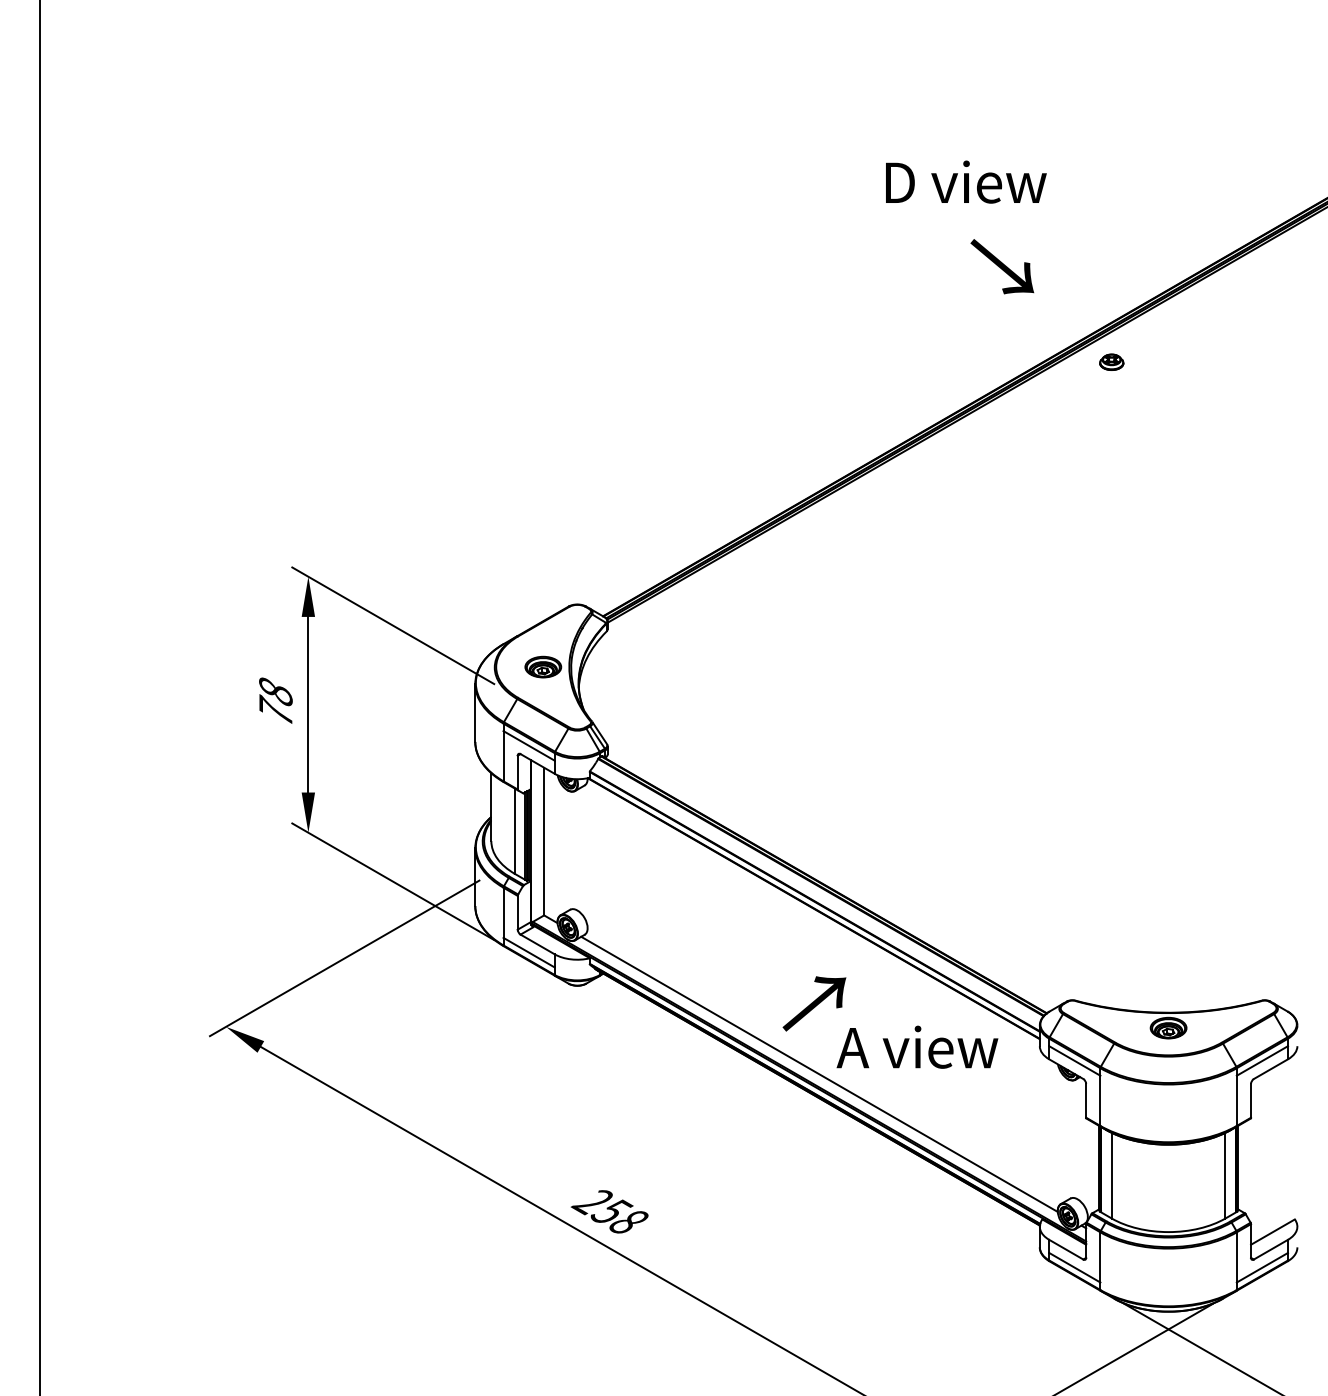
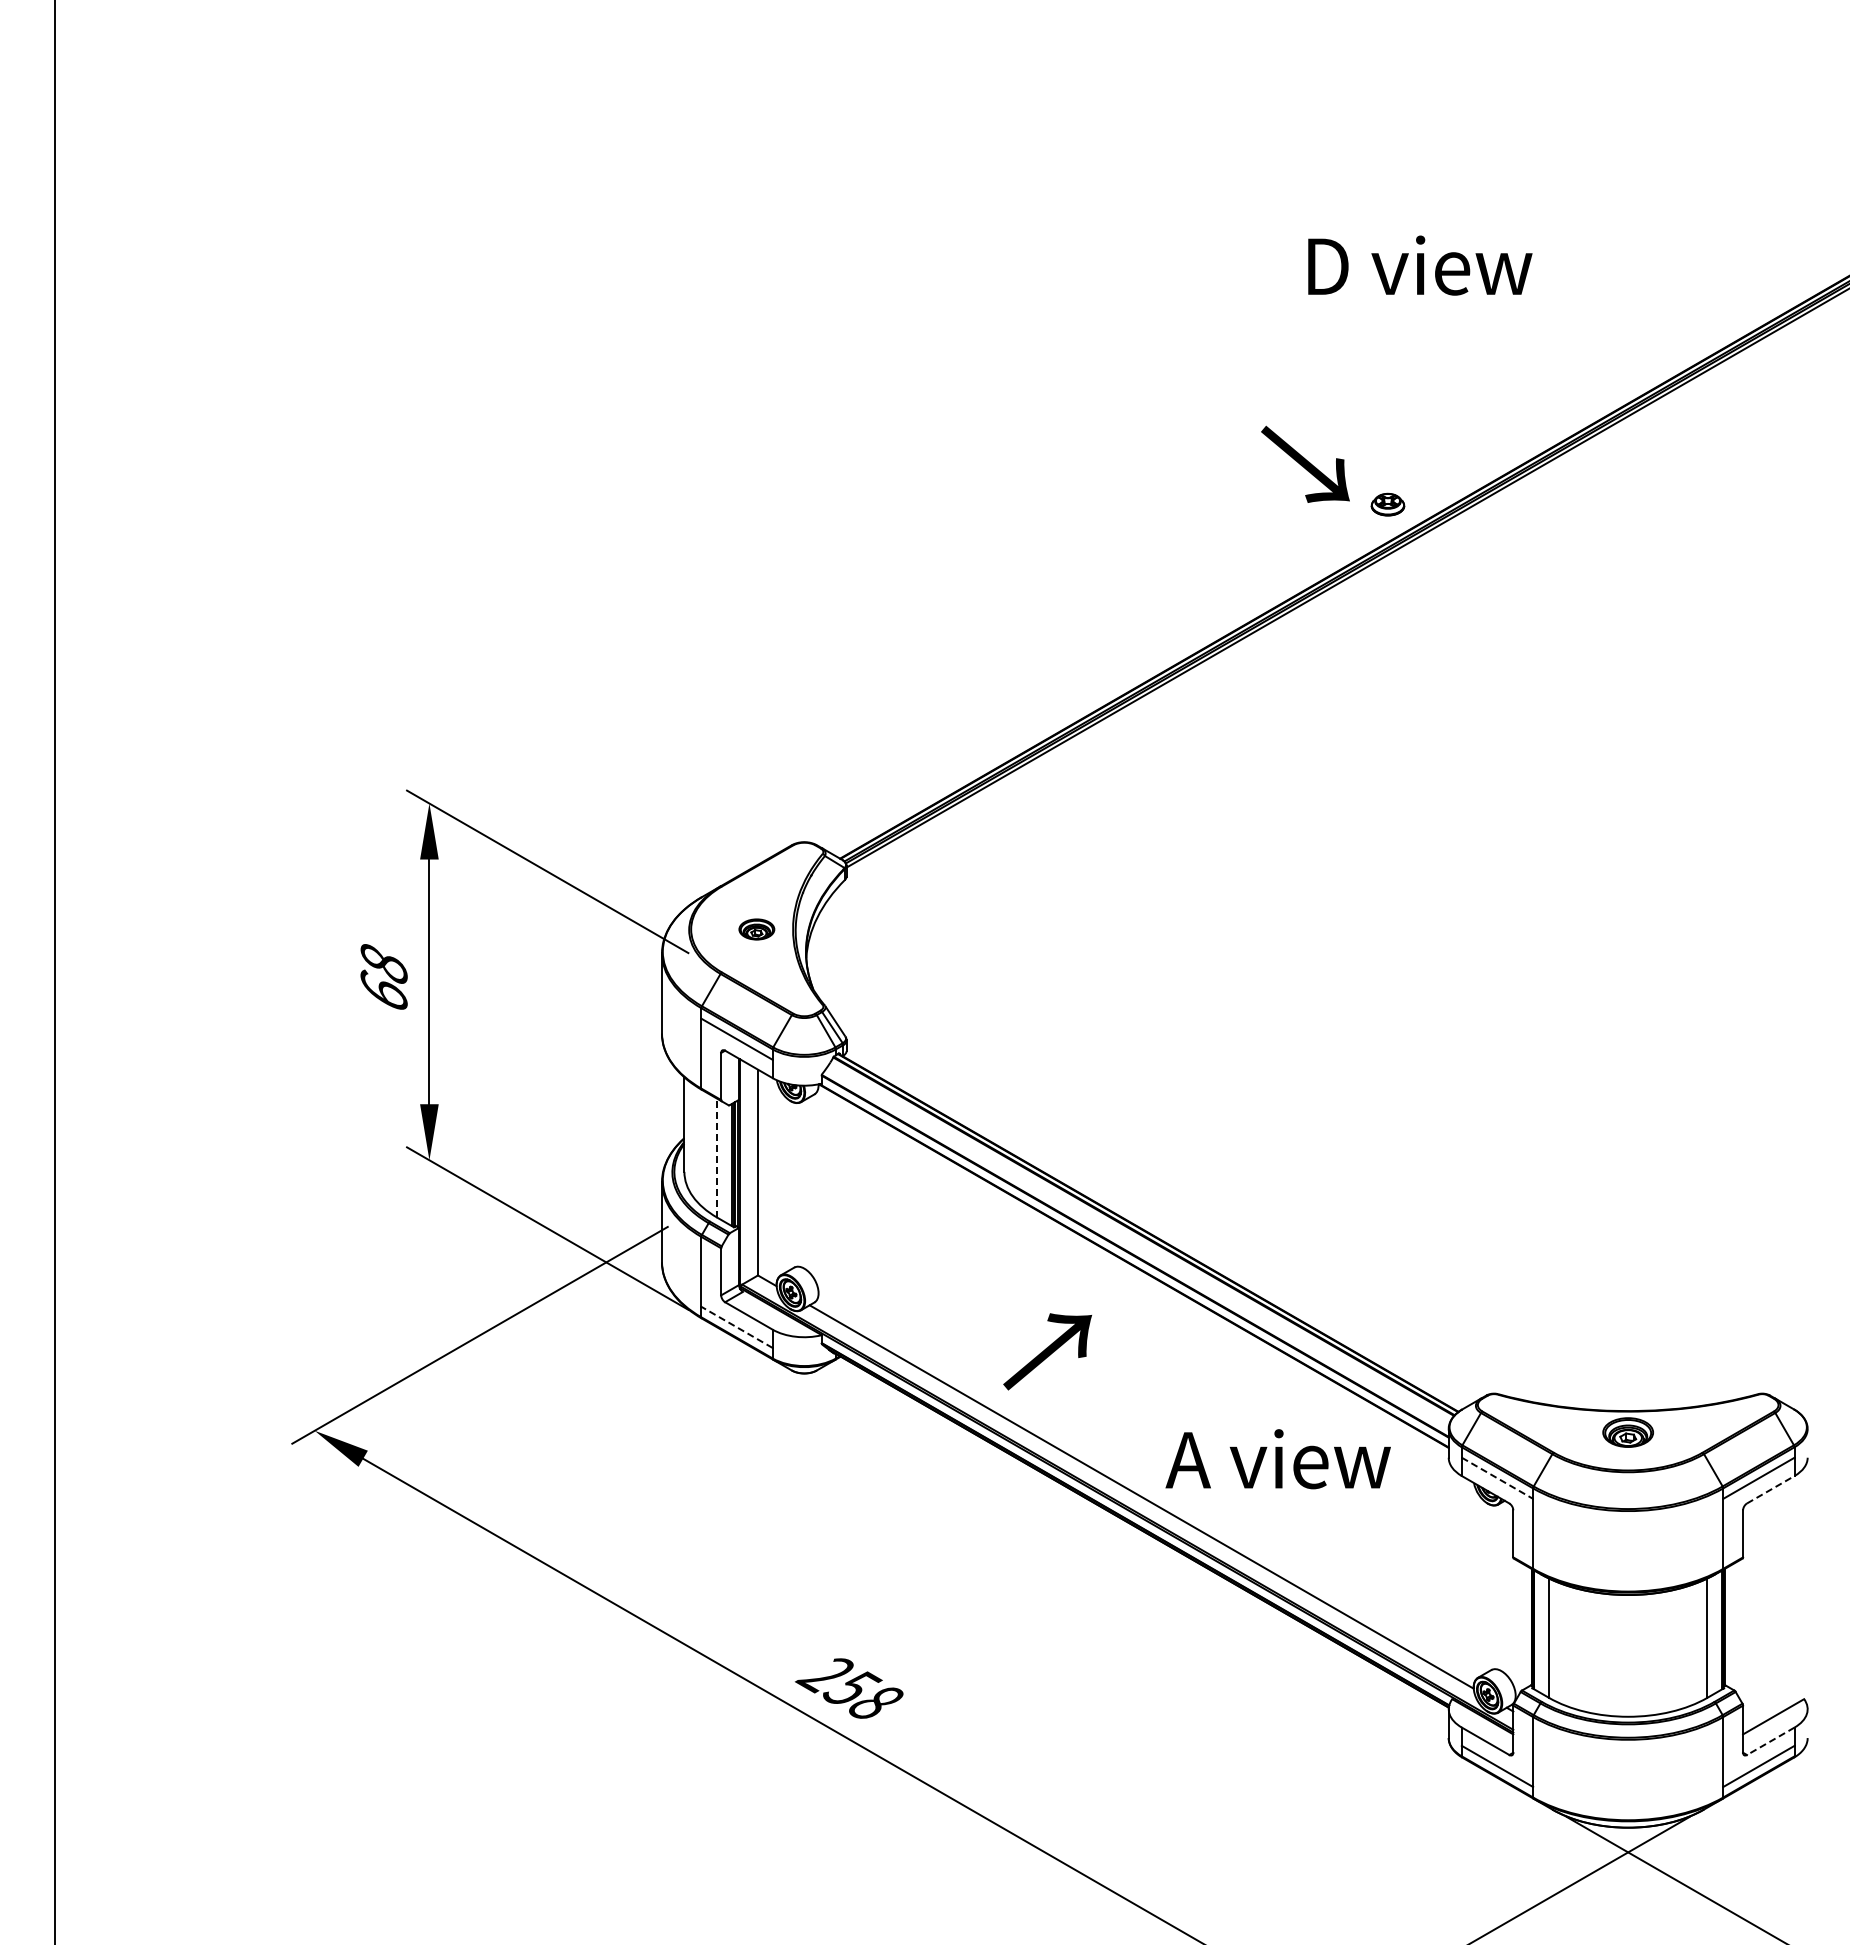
text: (966, 182) -> (1420, 265), moved
text: (1002, 266) -> (1305, 463), moved
part: (1111, 362) -> (1387, 504), moved
part: (543, 667) -> (756, 929), size x0.7
text: (275, 709) -> (383, 988), 78 -> 68
line: (515, 830) -> (717, 1157), solid -> dashed
line: (528, 952) -> (736, 1327), solid -> dashed
text: (814, 1003) -> (1047, 1351), moved
line: (1074, 1061) -> (1497, 1478), solid -> dashed
line: (1271, 1068) -> (1771, 1489), solid -> dashed
line: (1270, 1249) -> (1770, 1741), solid -> dashed

